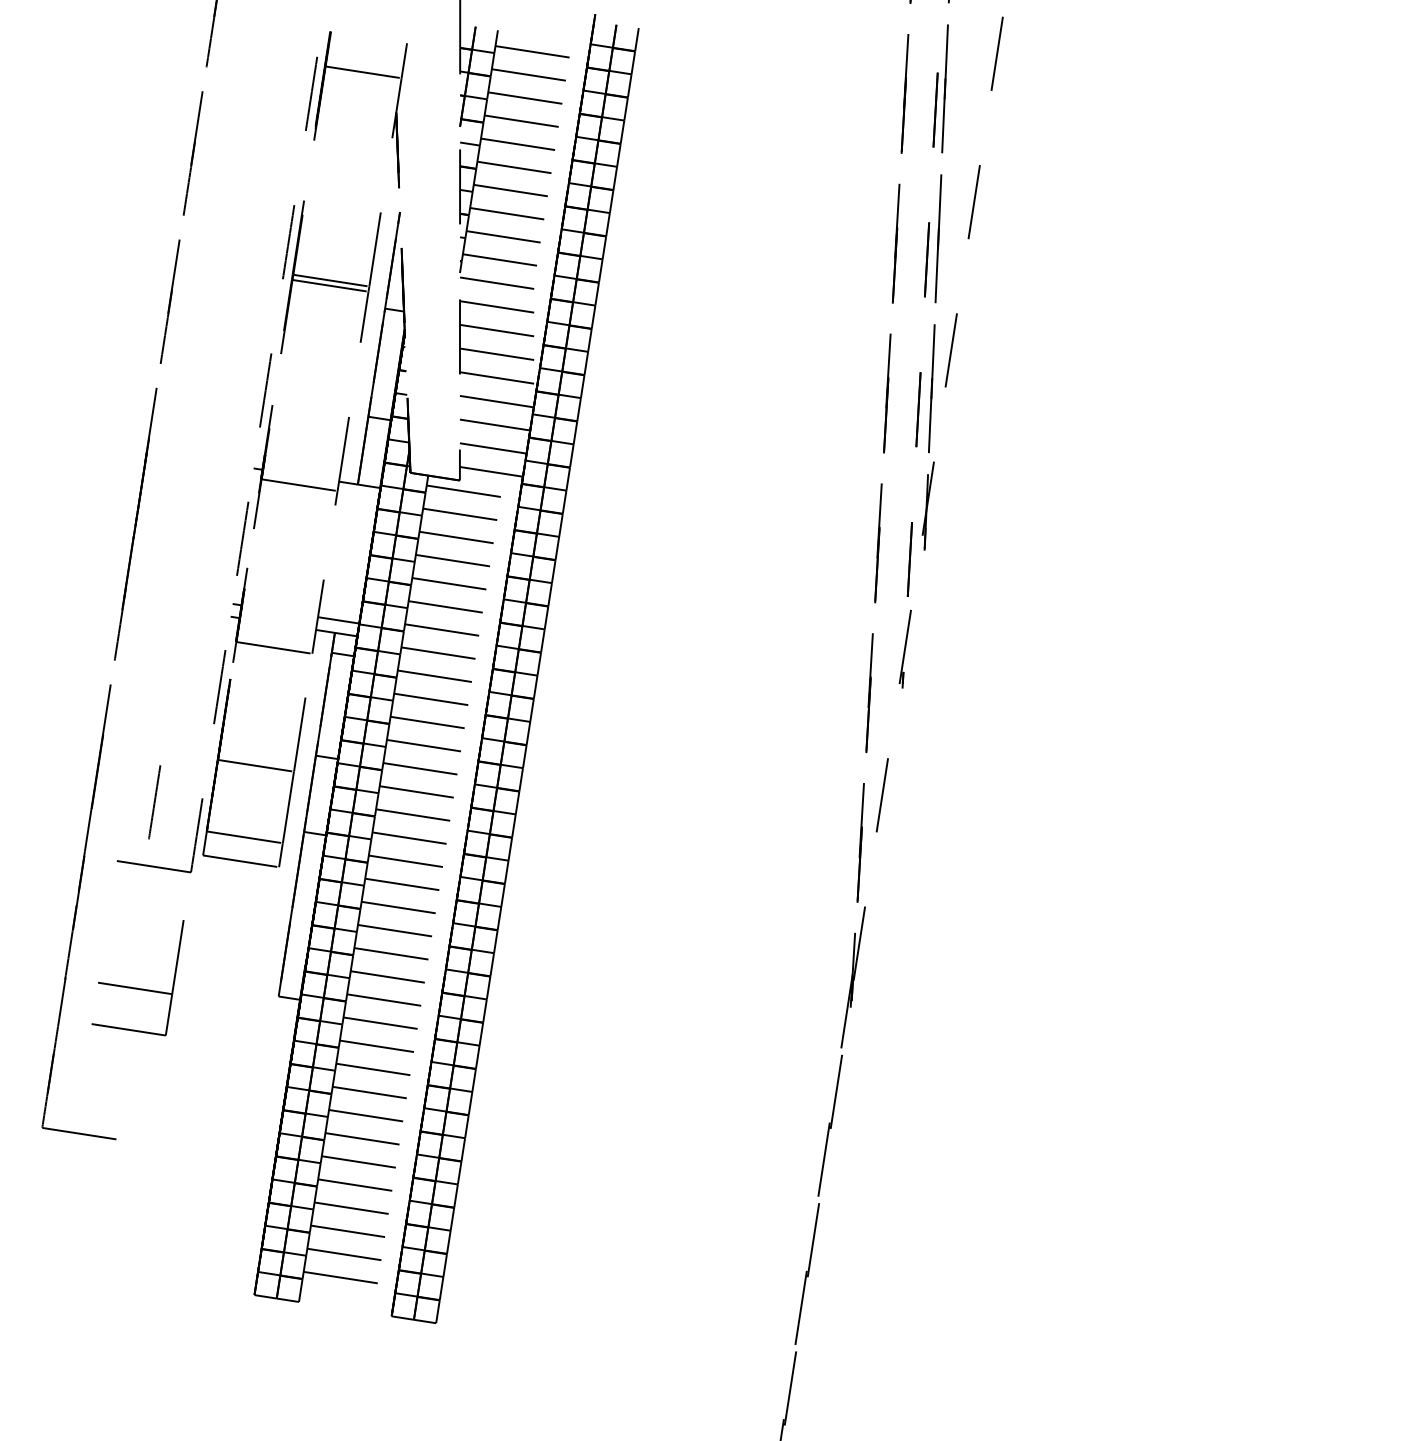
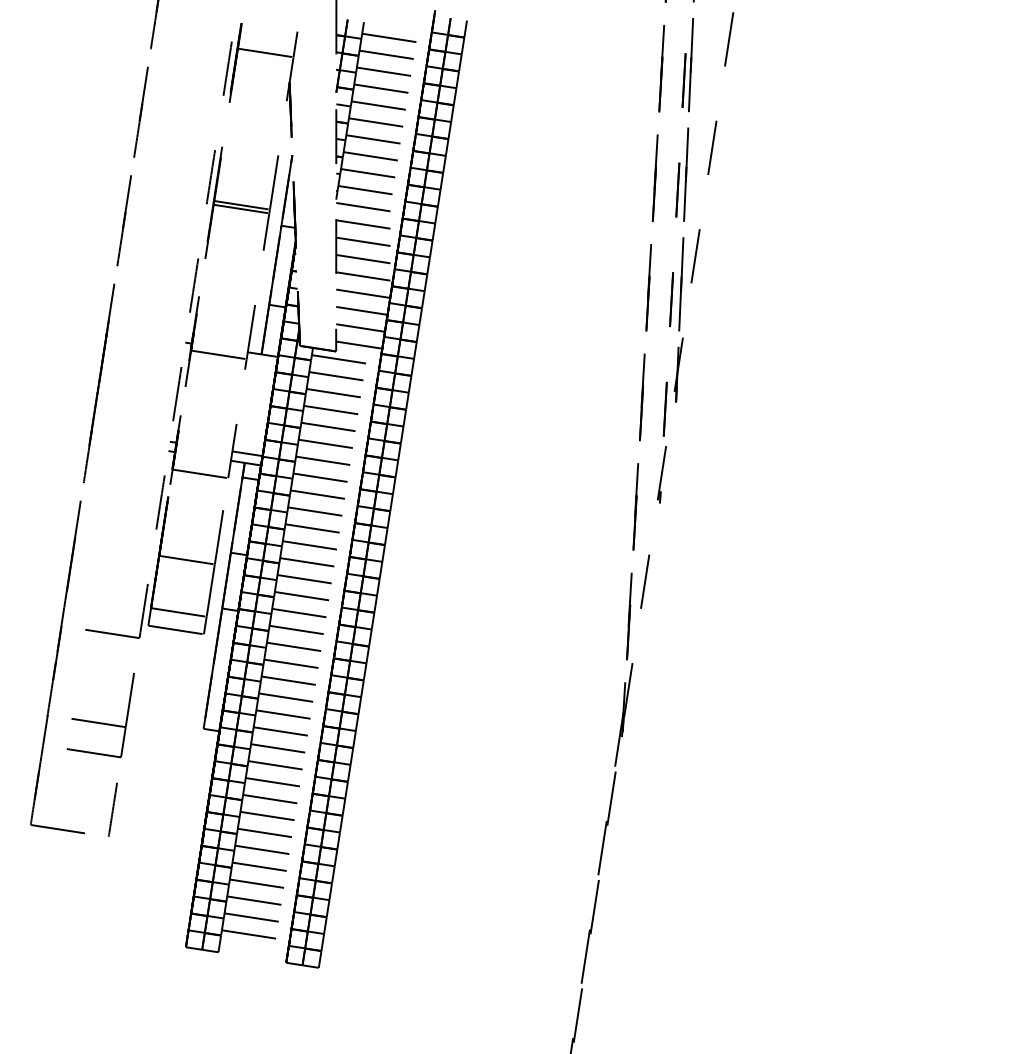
line: (154, 802) -> (112, 810), moved

